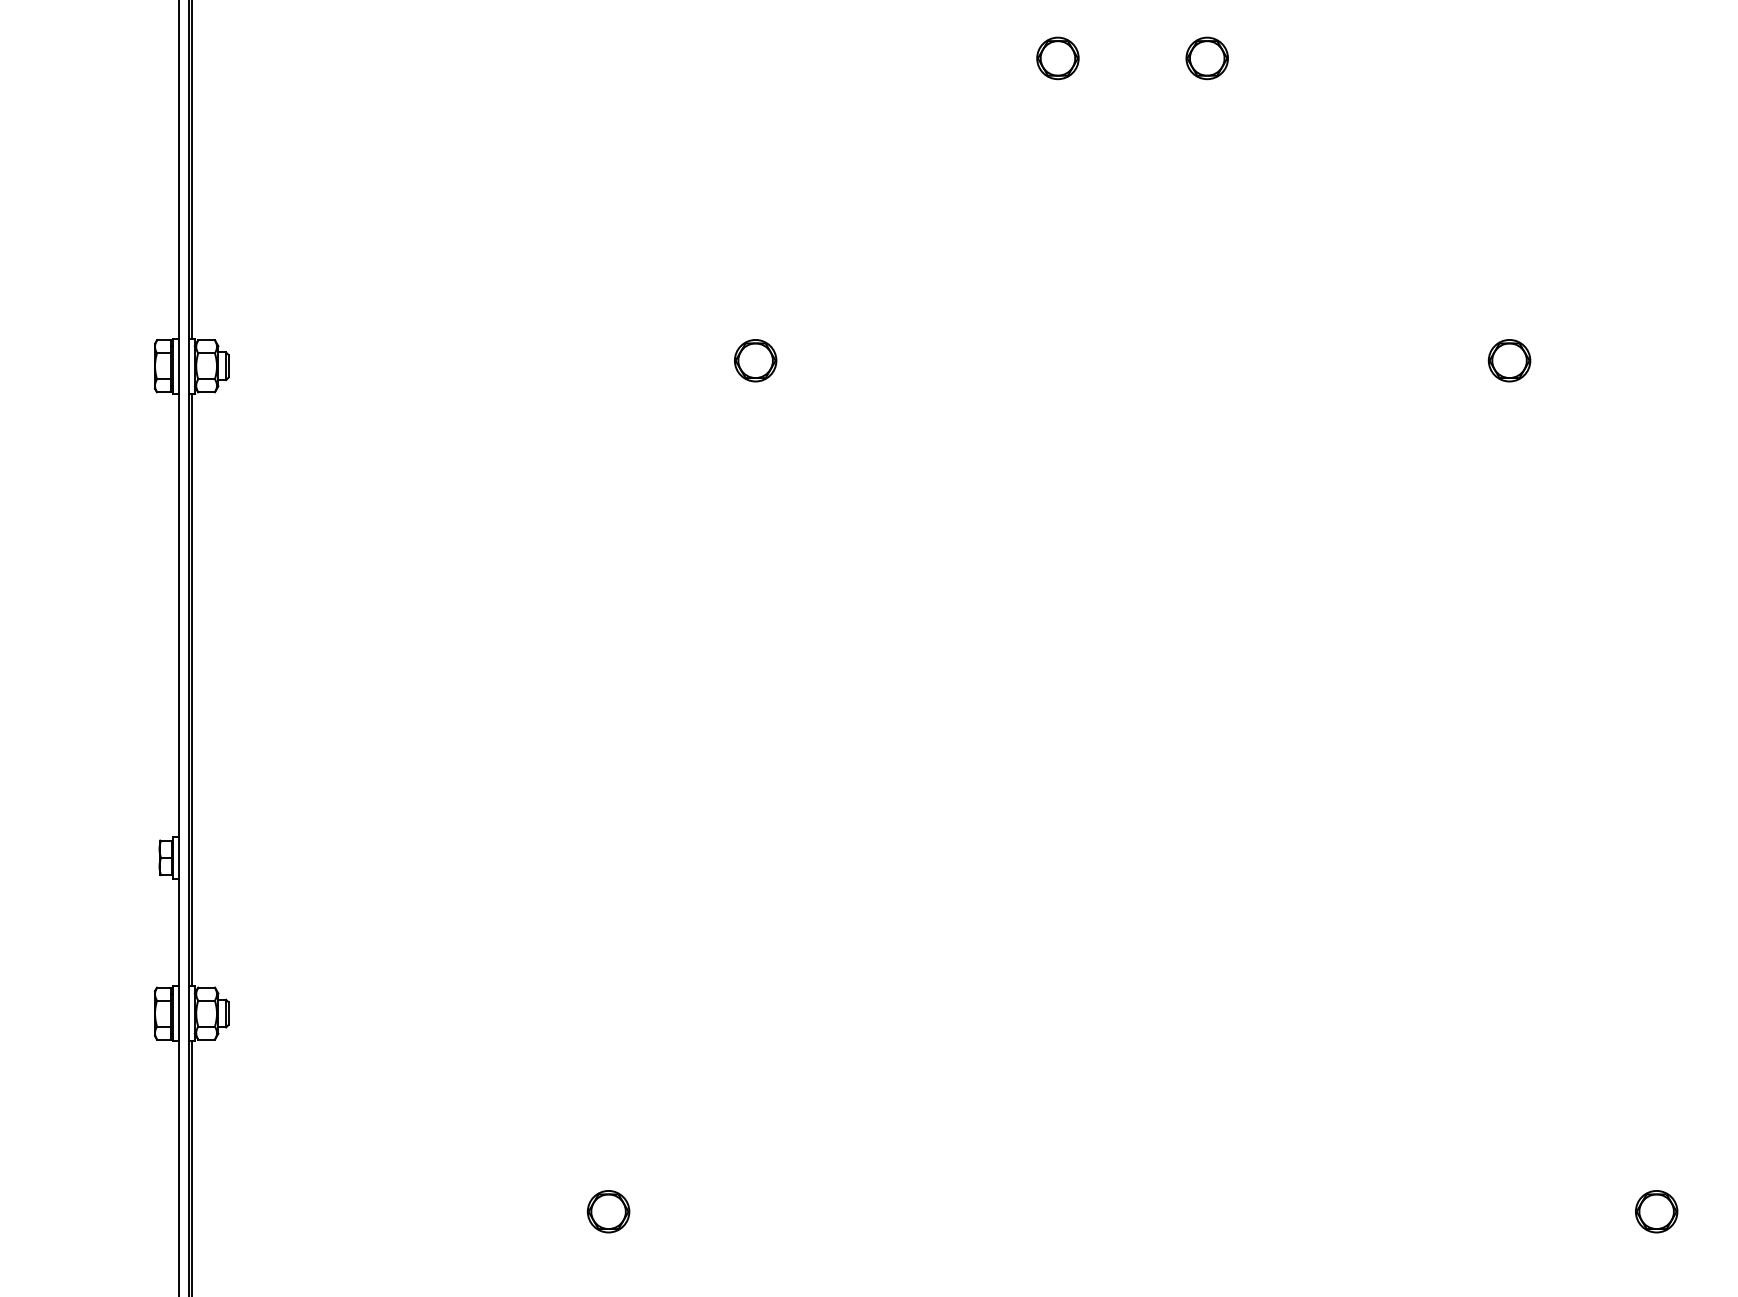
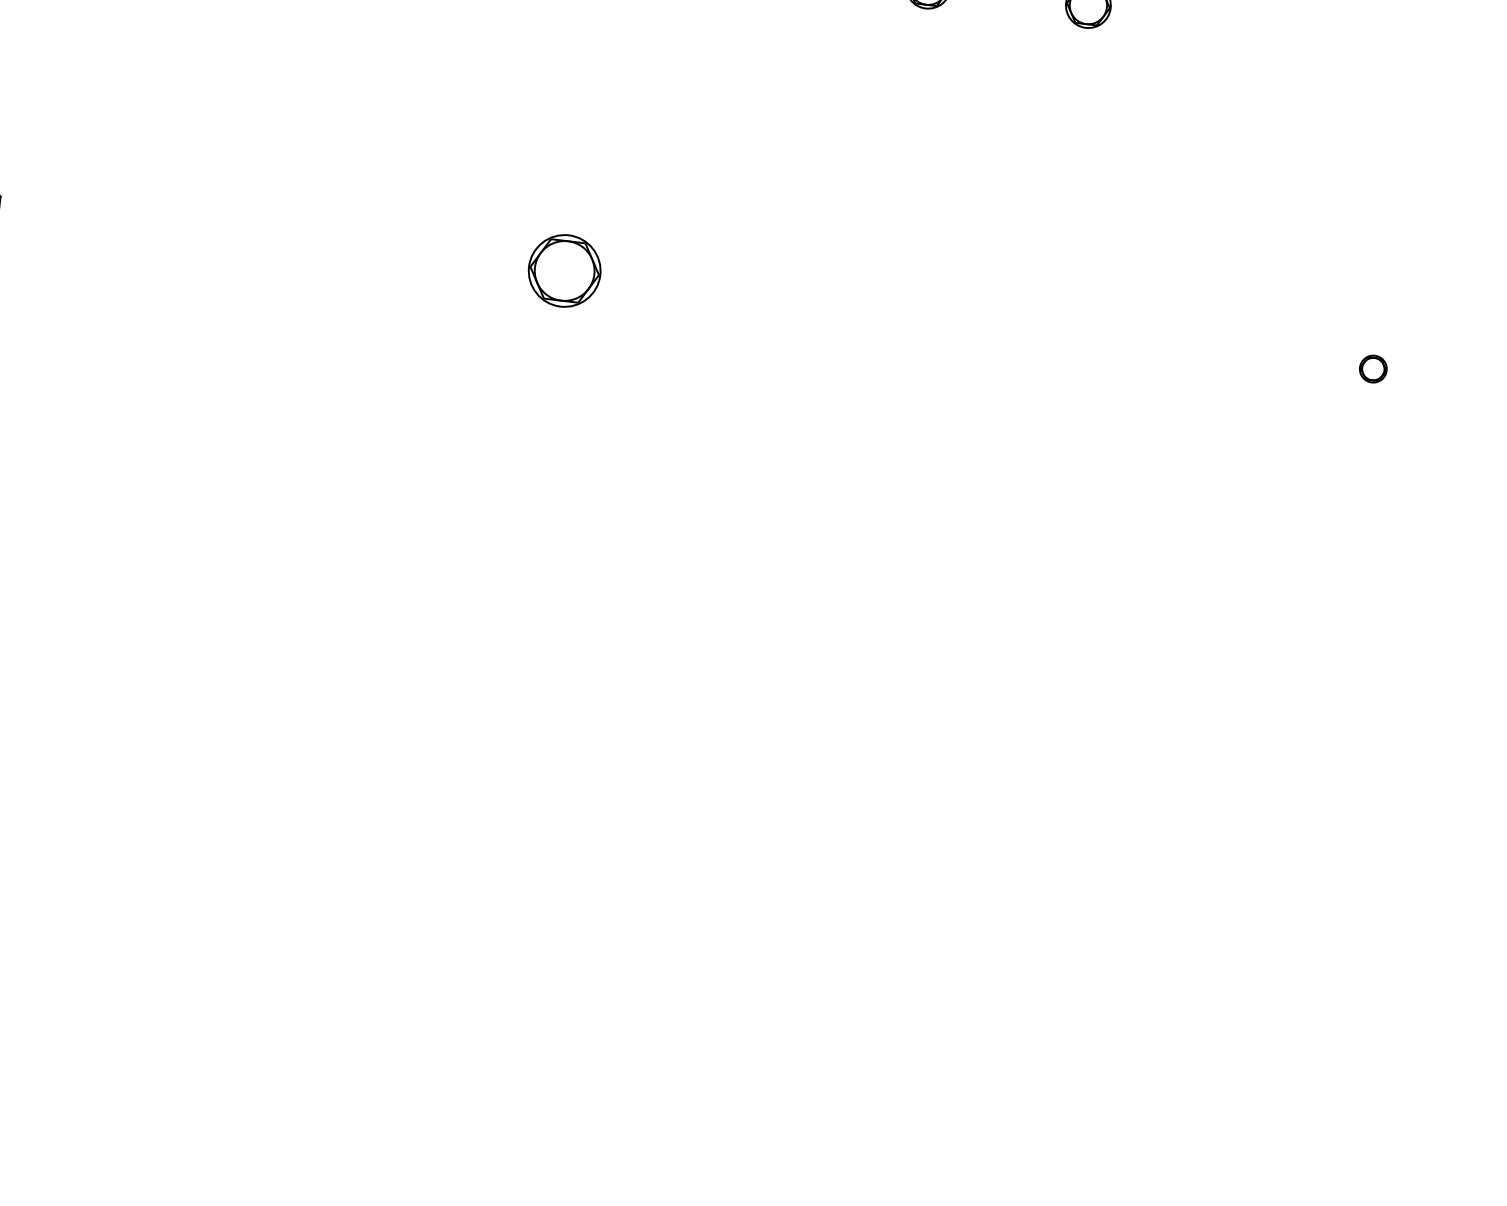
part: (755, 360) -> (564, 270), size x1.6
part: (1509, 360) -> (1373, 368), size x0.6
part: (608, 1211) -> (296, 1164), removed

